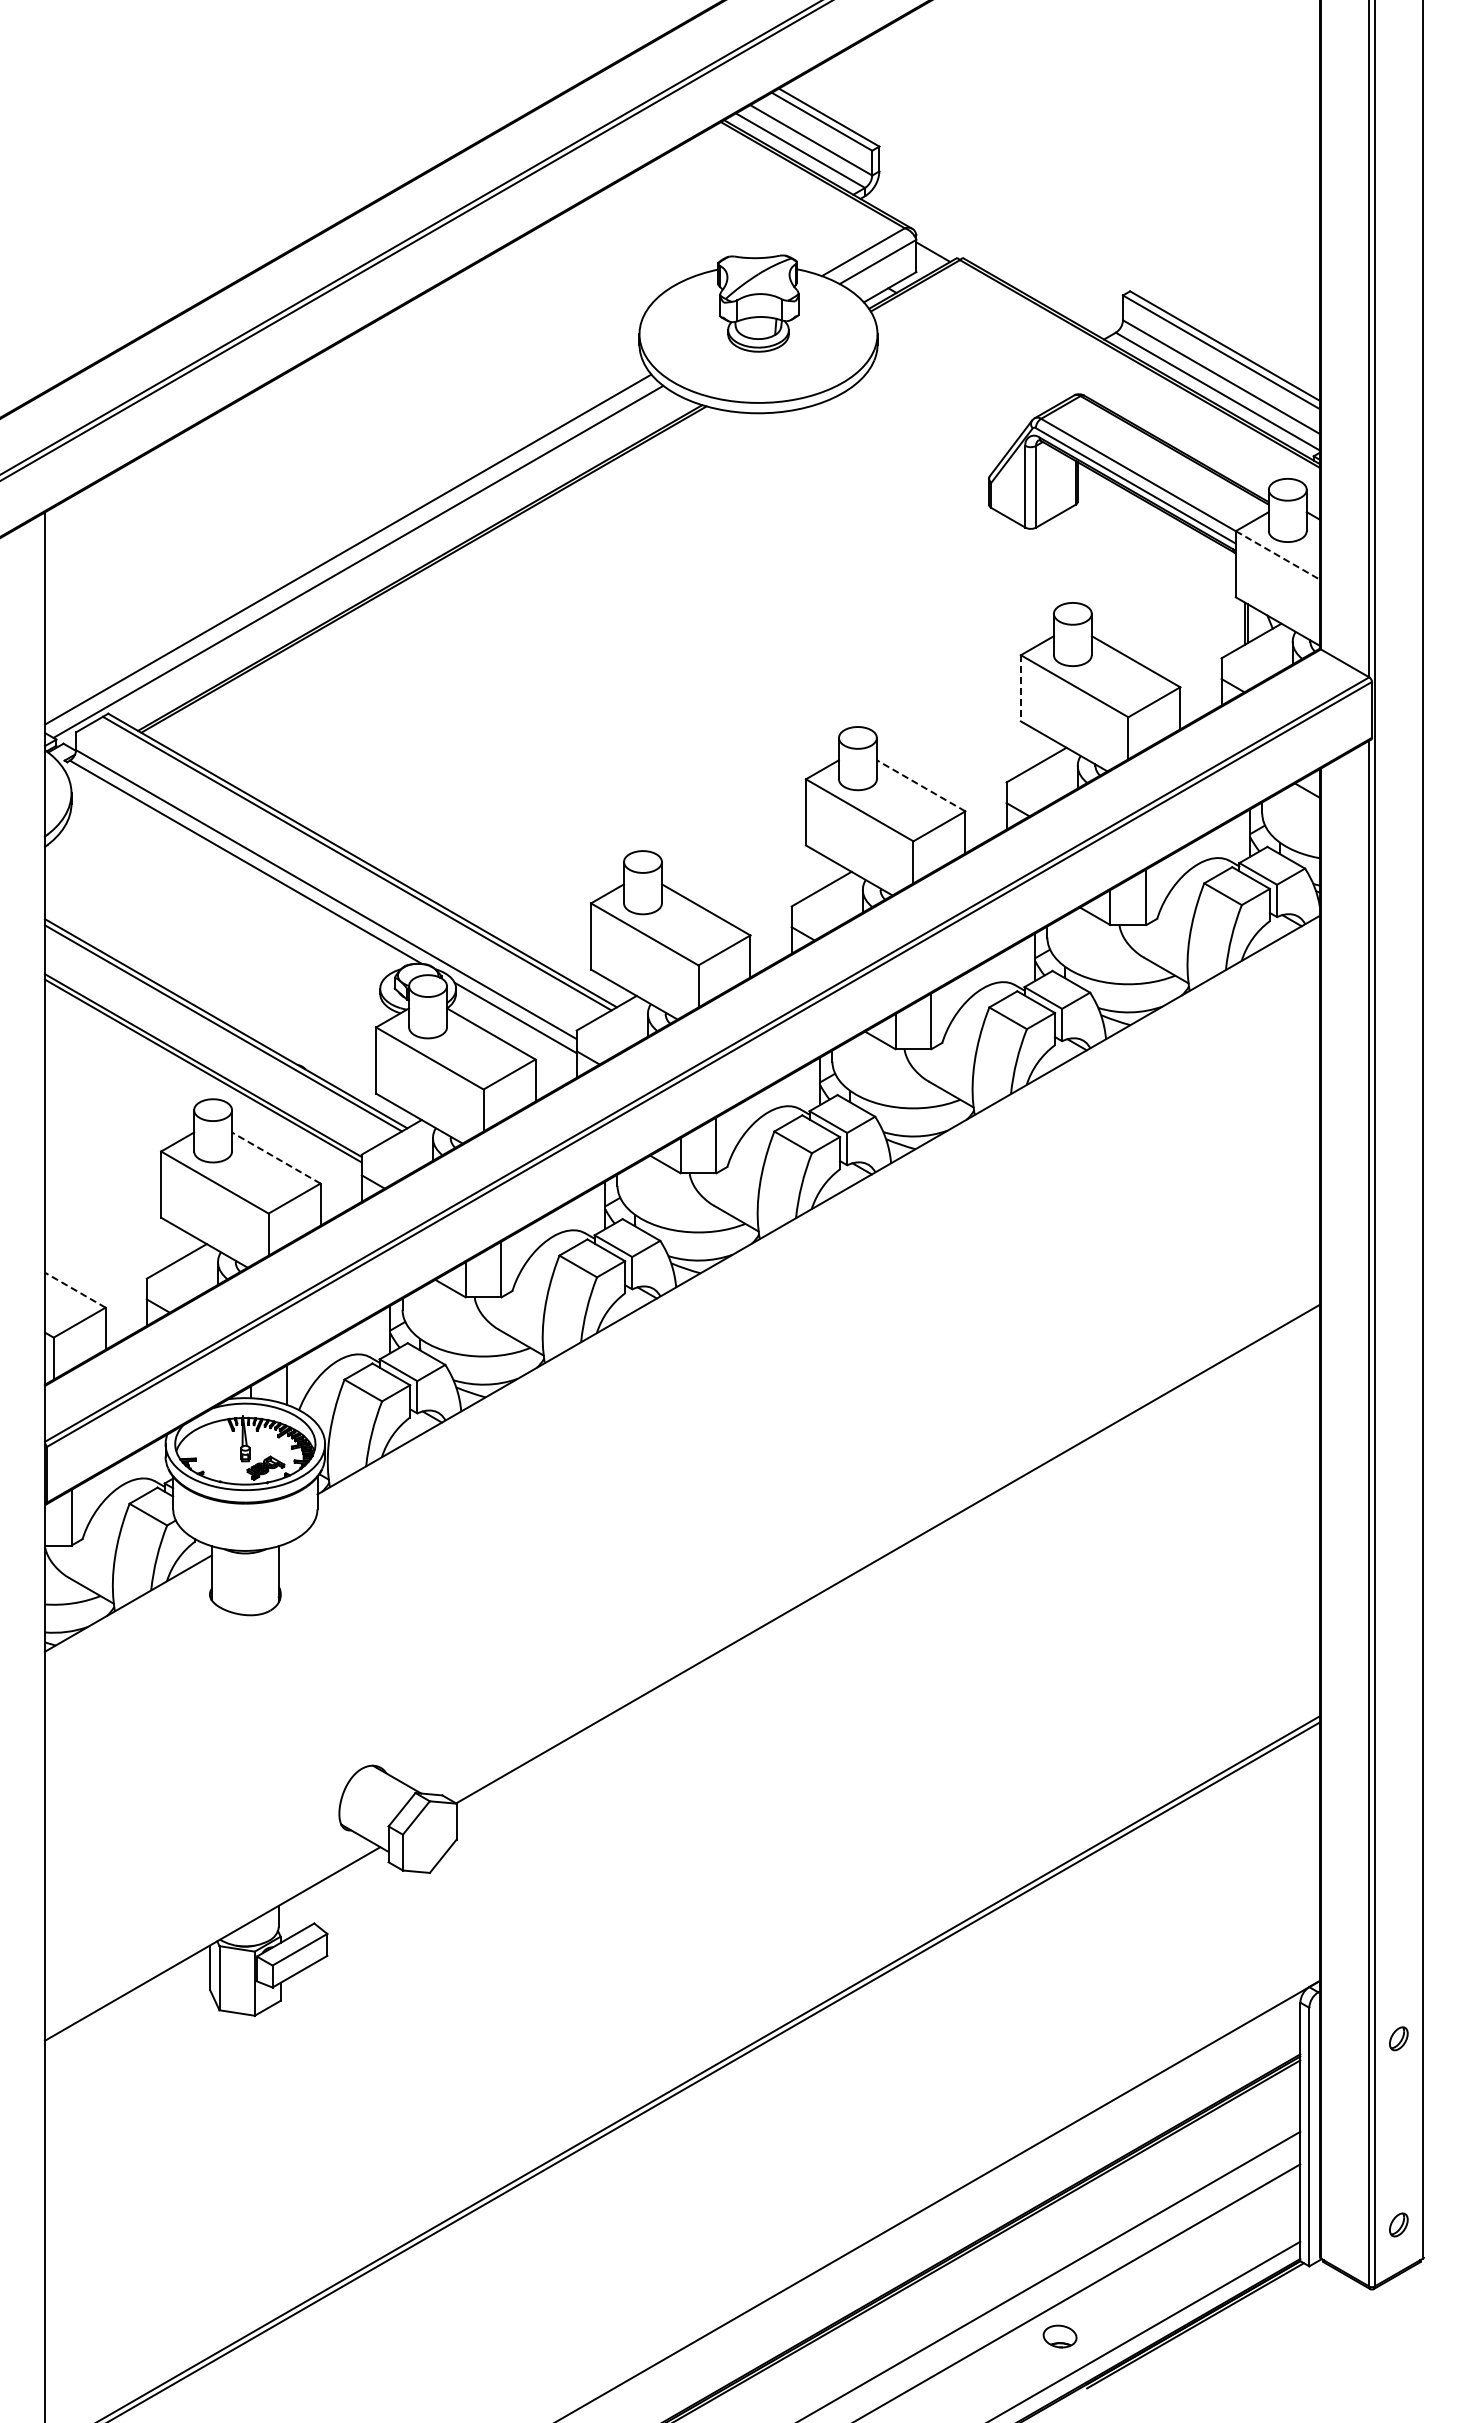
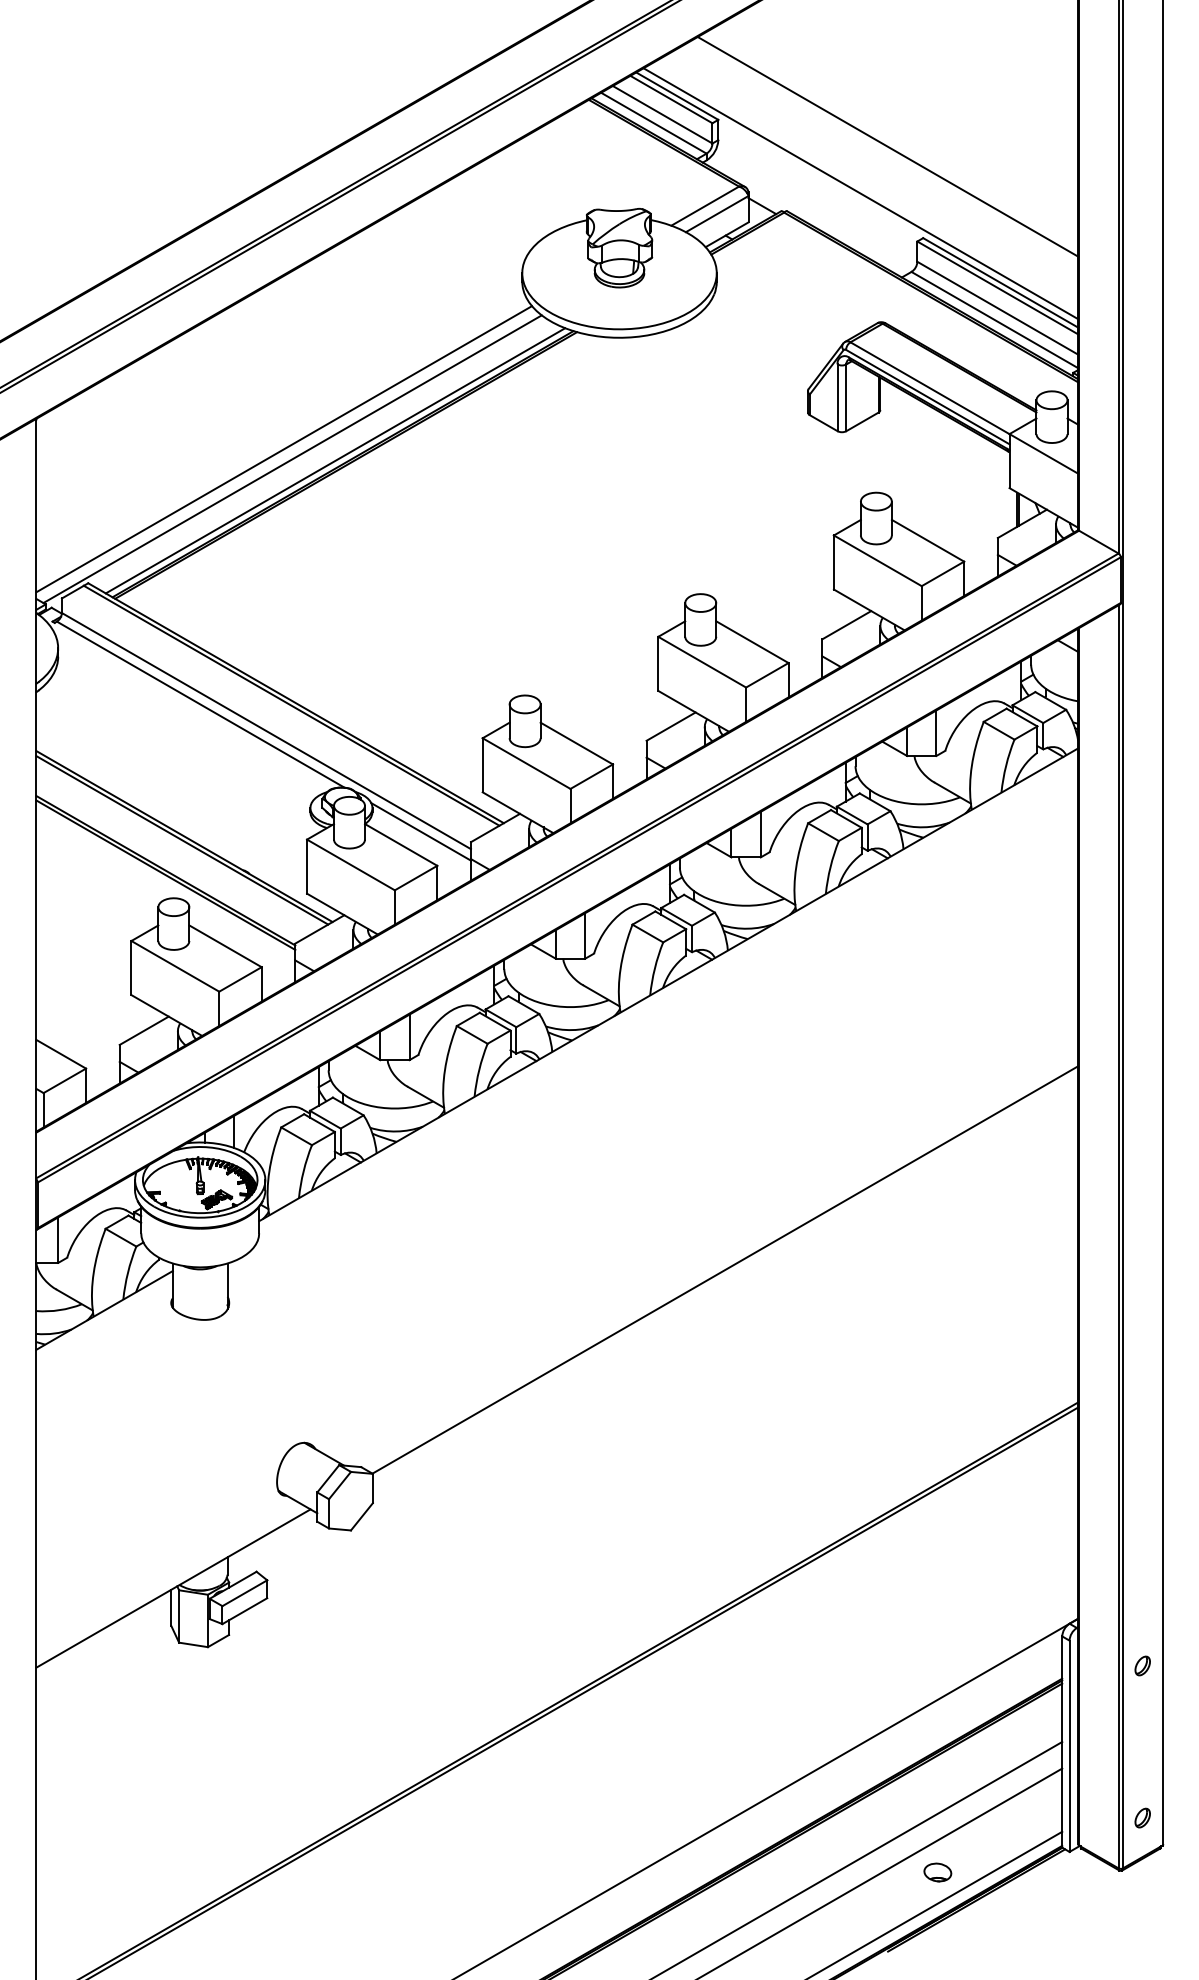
line: (1086, 179) -> (887, 146), added
line: (1053, 236) -> (860, 193), added
line: (1278, 555) -> (1044, 453), dashed -> solid
line: (410, 563) -> (335, 460), added
line: (1020, 688) -> (833, 562), dashed -> solid
line: (920, 785) -> (751, 641), dashed -> solid
line: (275, 1157) -> (224, 945), dashed -> solid
line: (74, 1289) -> (60, 1053), dashed -> solid
part: (1059, 2336) -> (937, 1872), moved

